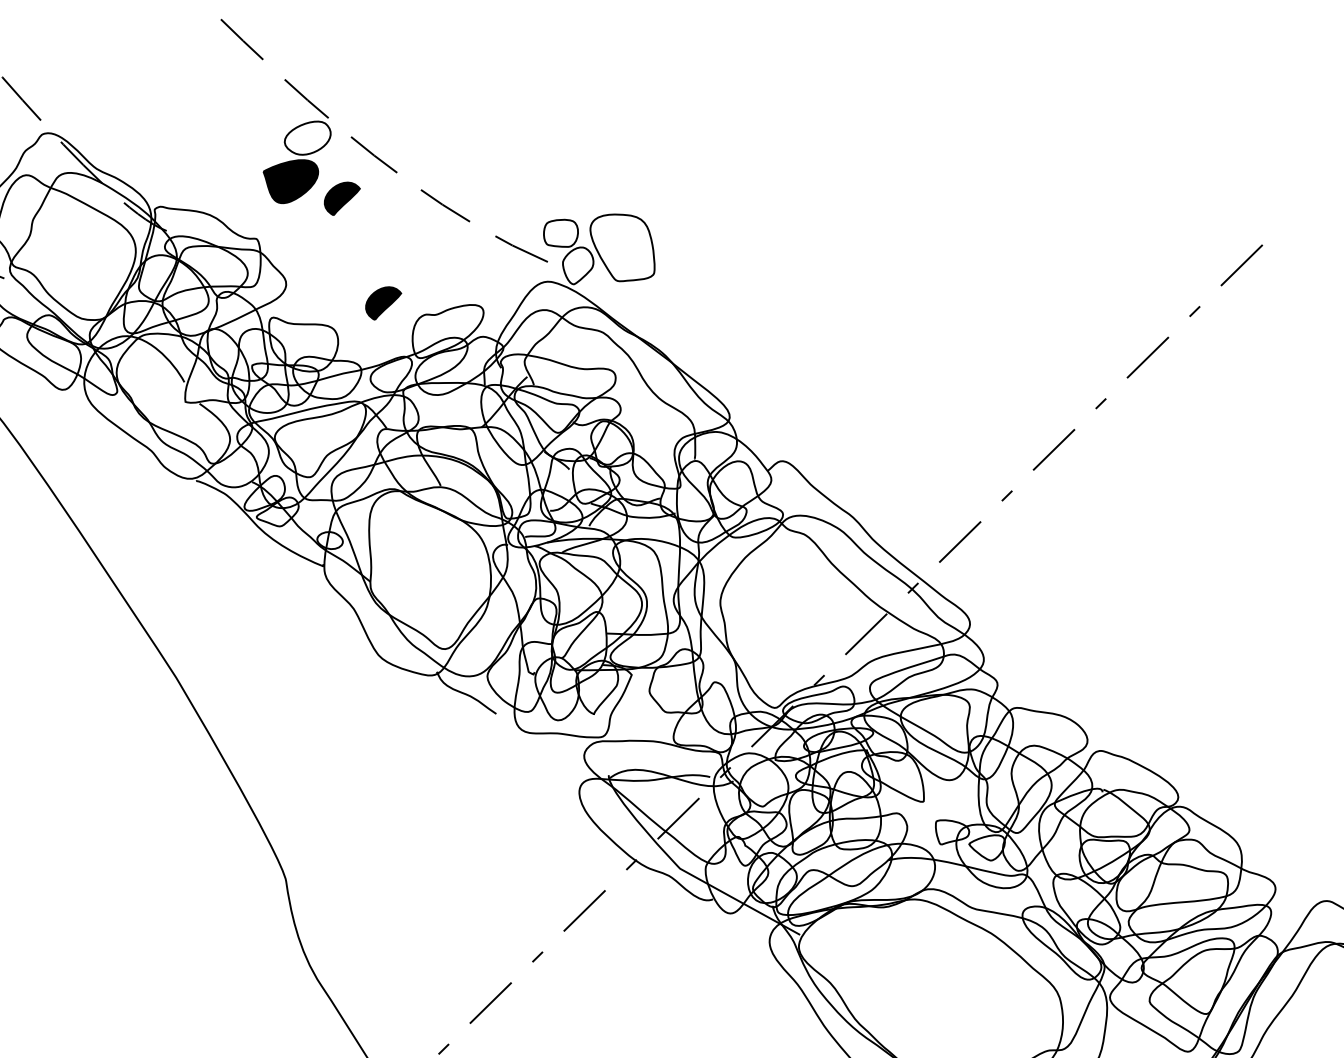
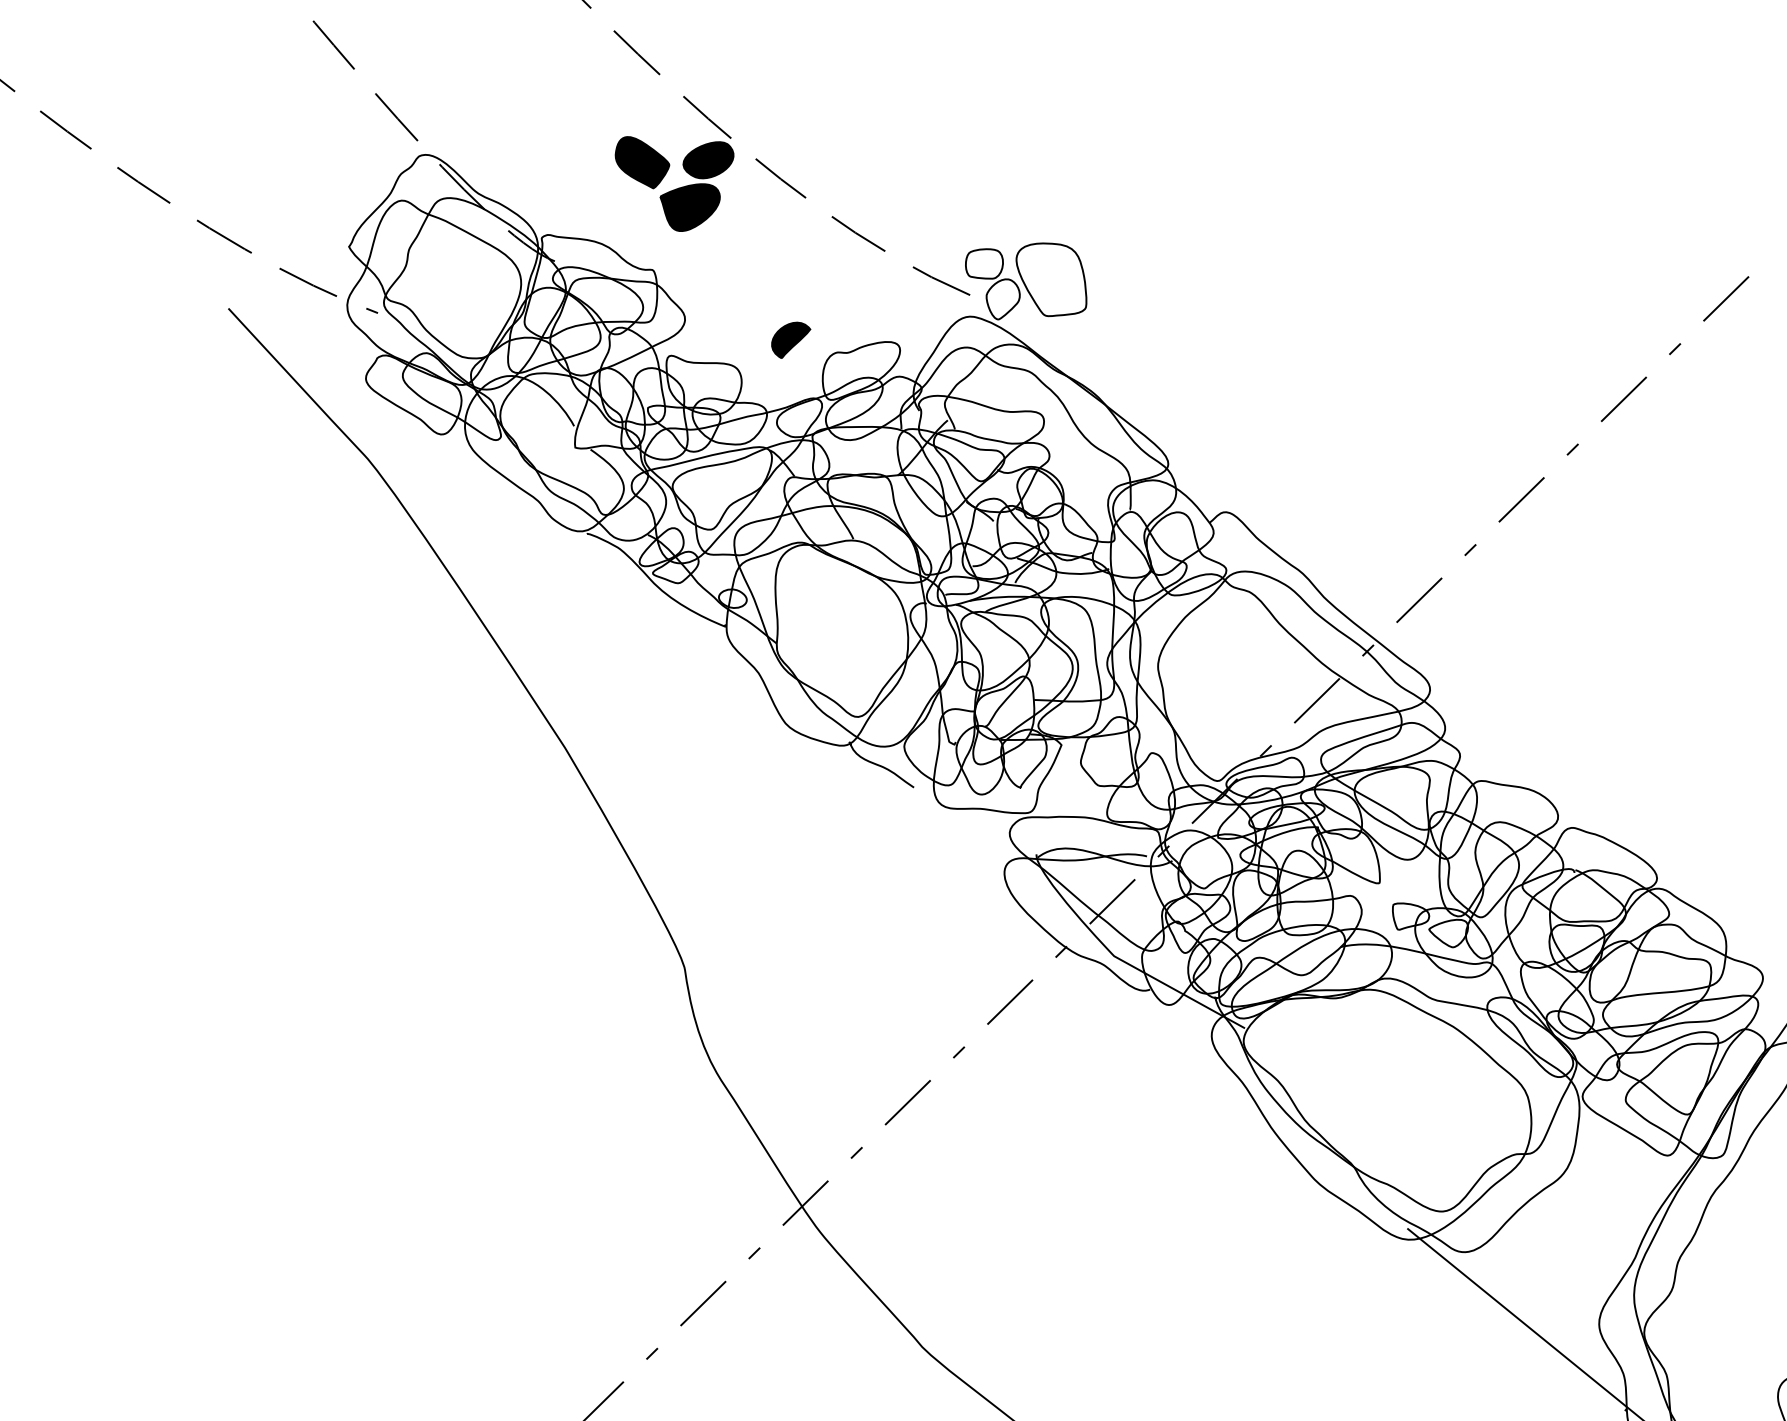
fill: (307, 138) -> (708, 160), added
part: (247, 140) -> (642, 162), added
part: (342, 198) -> (746, 225), removed

